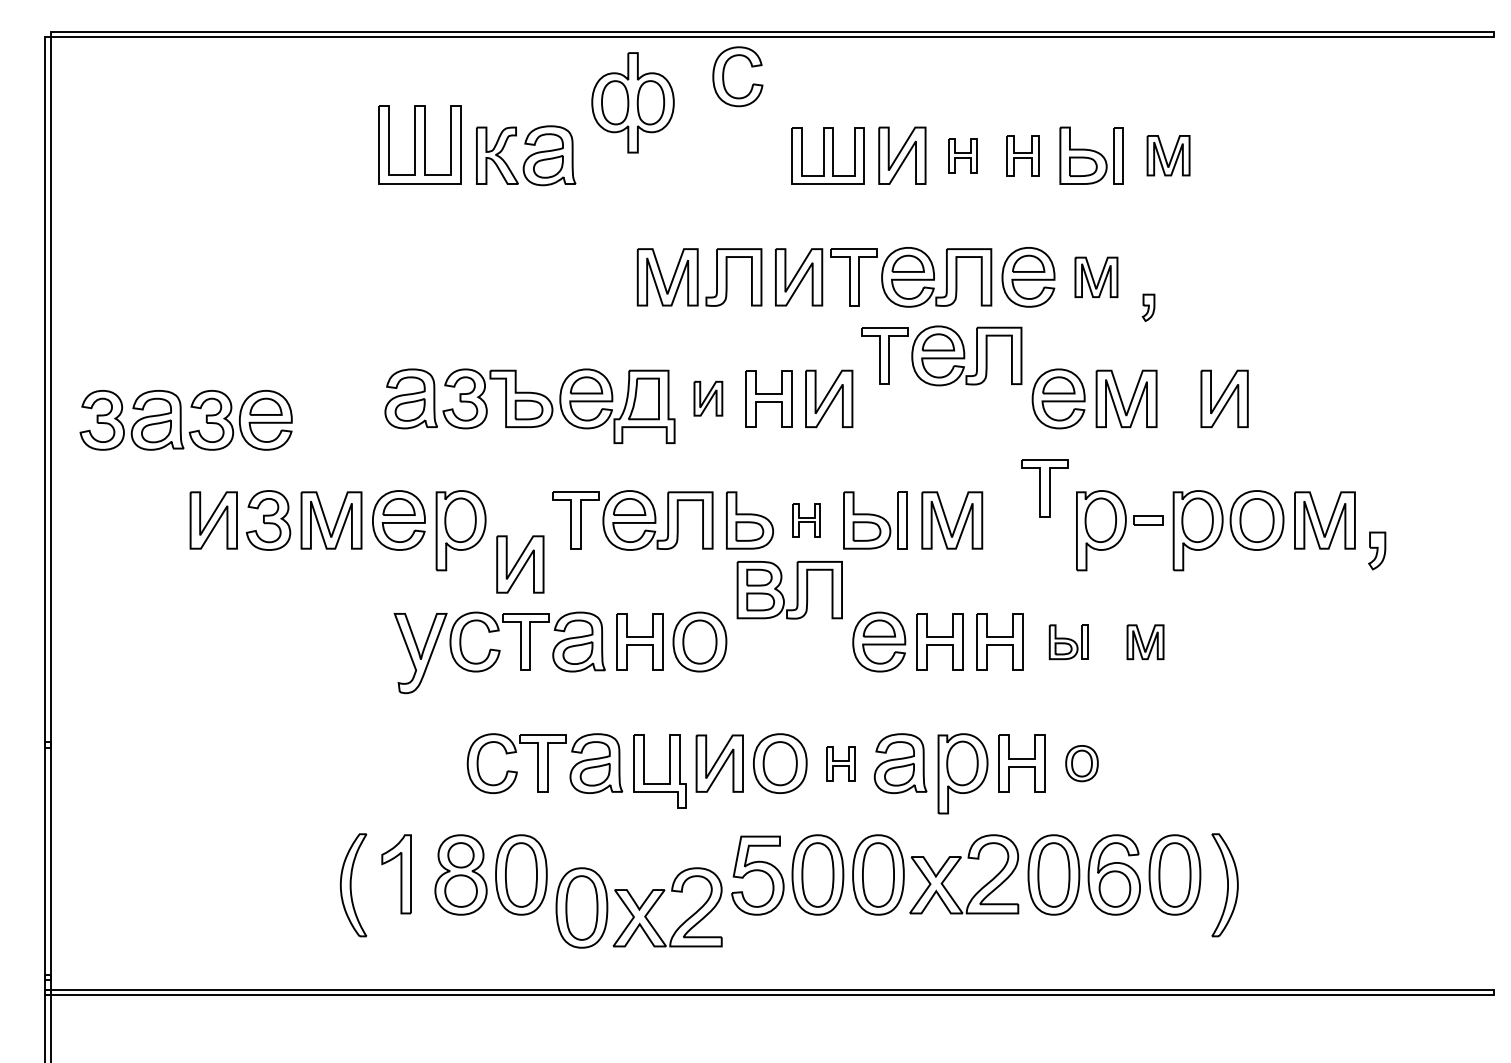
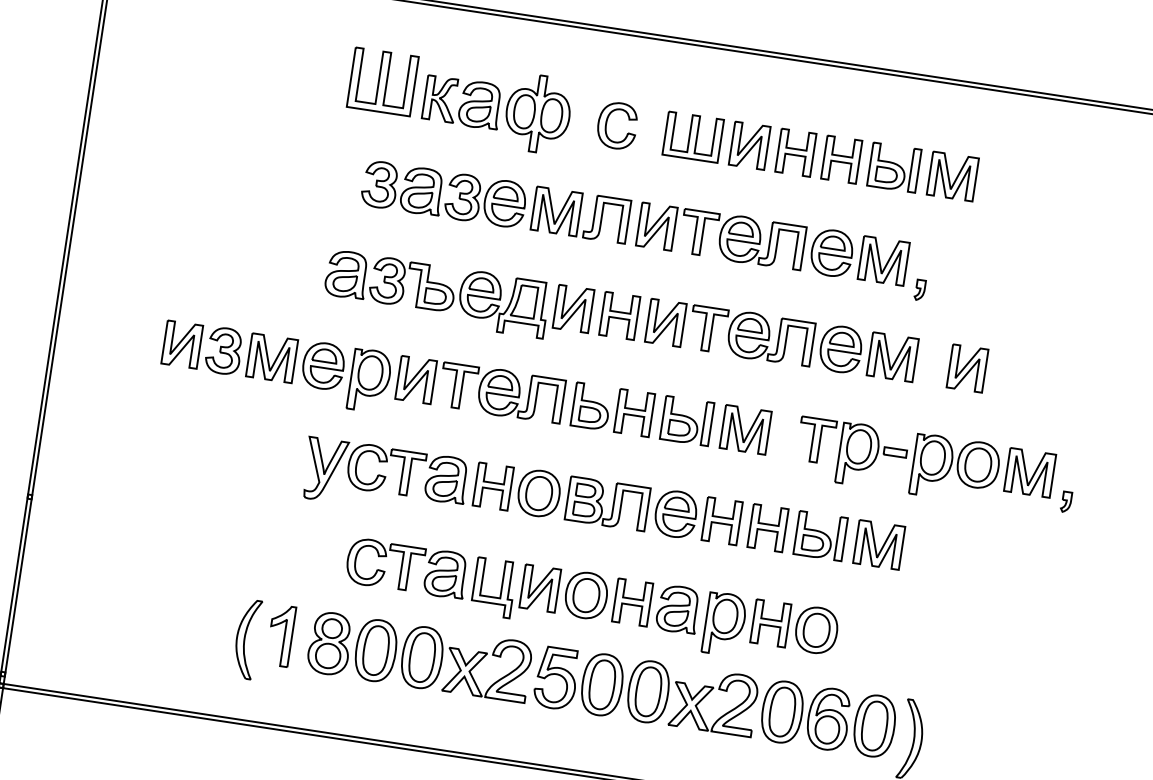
part: (724, 75) -> (607, 123), moved
part: (632, 102) -> (537, 113), moved
part: (962, 155) -> (795, 152), size x1.67
part: (1022, 155) -> (841, 159), size x1.43
part: (1168, 155) -> (952, 176), size x1.43
part: (1096, 277) -> (883, 261), size x1.43
part: (941, 355) -> (751, 335), moved
part: (708, 398) -> (573, 308), size x1.67
part: (185, 420) -> (443, 194), moved
part: (1044, 488) -> (816, 440), moved
part: (806, 520) -> (634, 413), size x1.67
part: (1376, 550) -> (1065, 501), size x0.71
part: (520, 564) -> (416, 380), moved
part: (796, 590) -> (612, 504), moved
part: (1068, 642) -> (820, 536), size x1.67
part: (1145, 642) -> (879, 545), size x1.67
part: (840, 763) -> (632, 602), size x1.67
part: (1081, 763) -> (816, 630), size x1.67
part: (638, 907) -> (465, 663), moved

